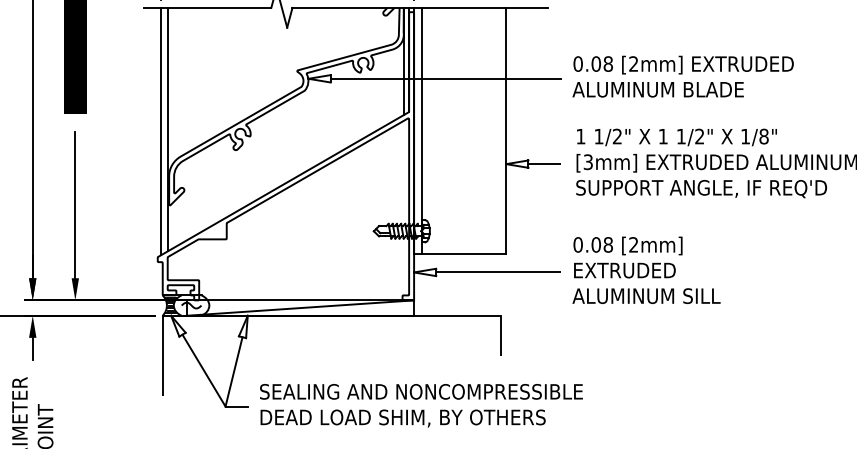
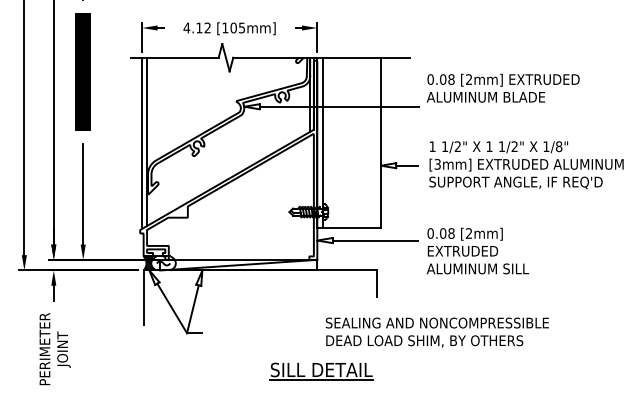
text: (682, 75) -> (502, 87), moved
text: (647, 269) -> (478, 250), moved
text: (420, 405) -> (436, 332), moved

